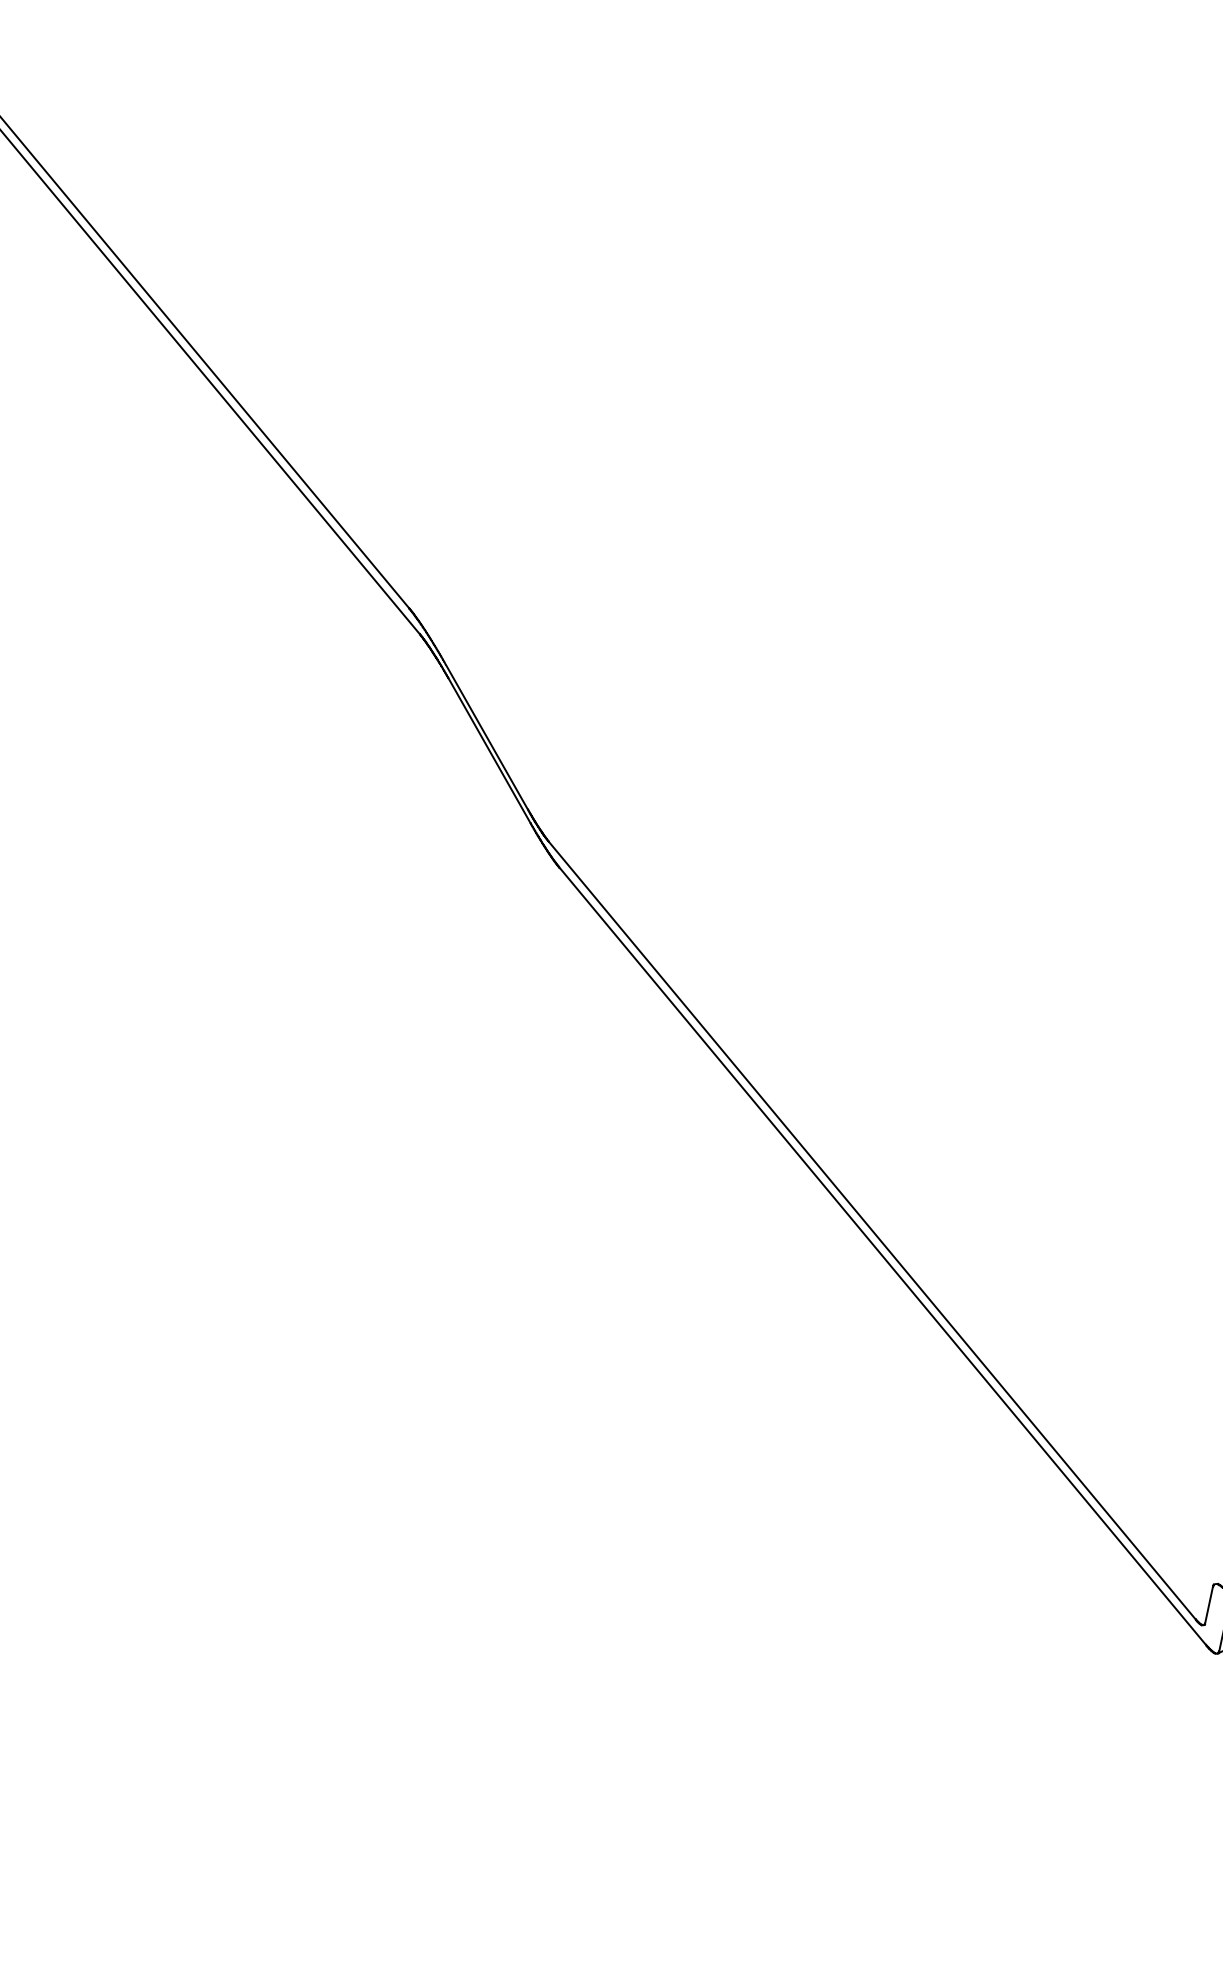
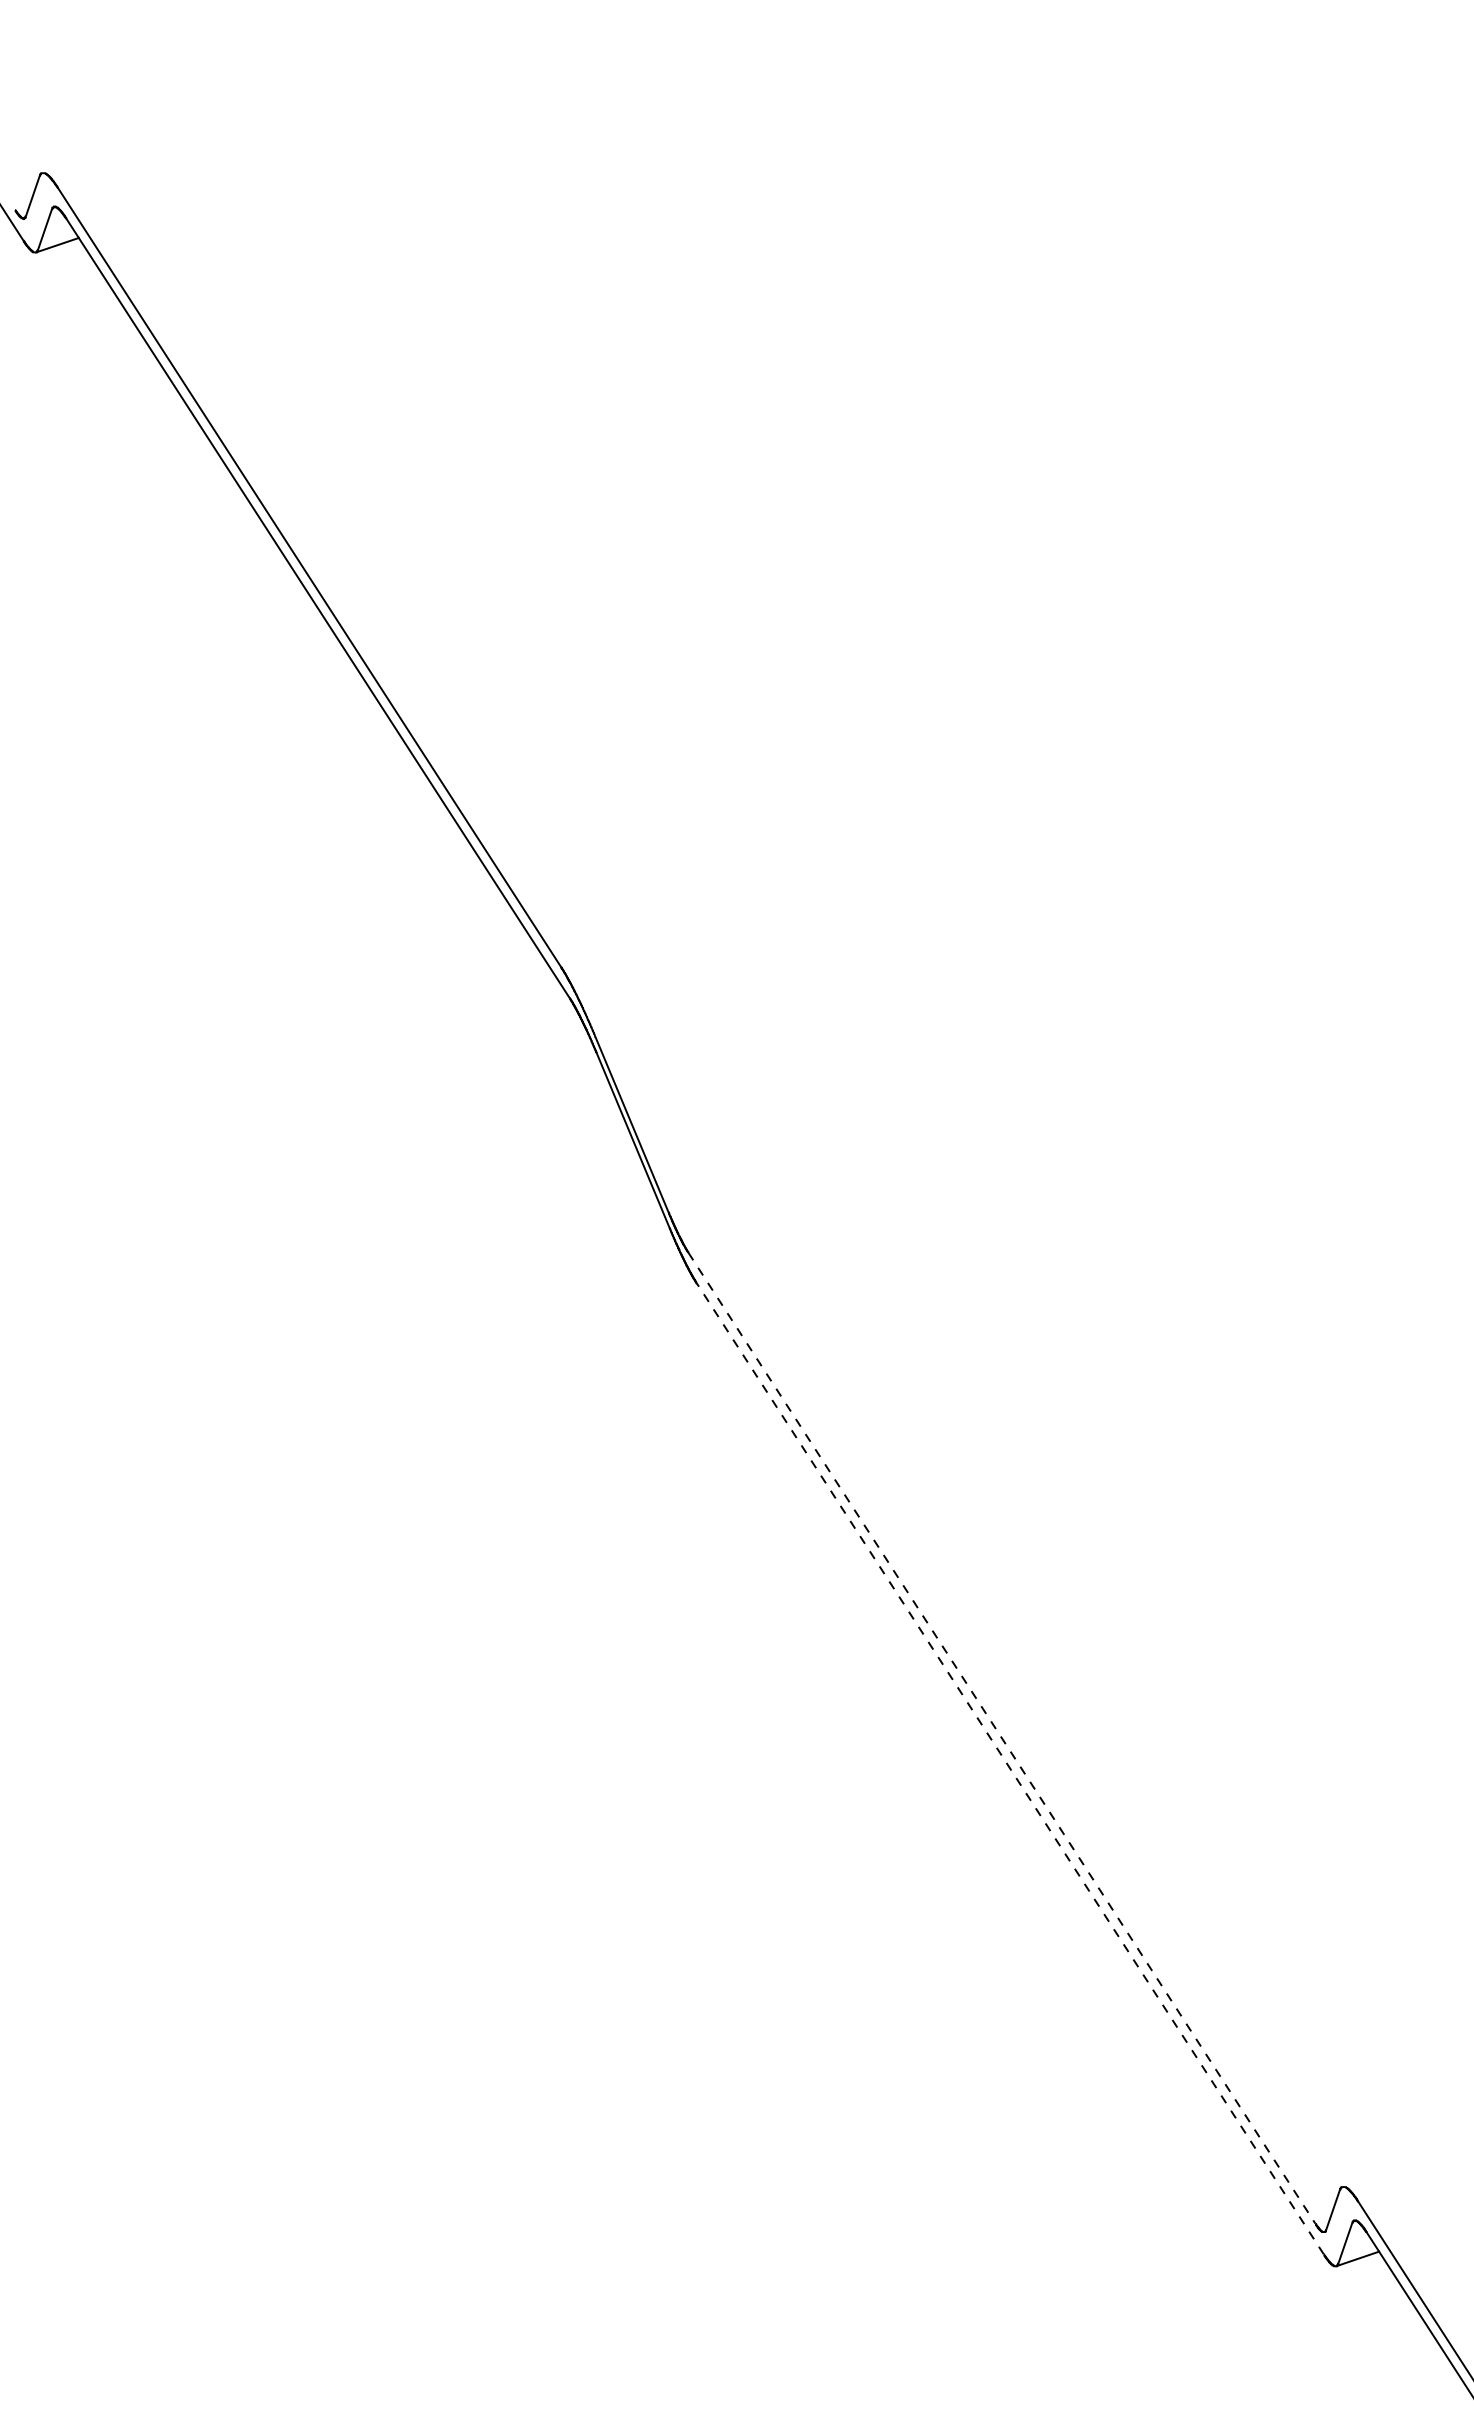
line: (871, 1230) -> (1001, 1738), solid -> dashed
line: (882, 1255) -> (1010, 1768), solid -> dashed

